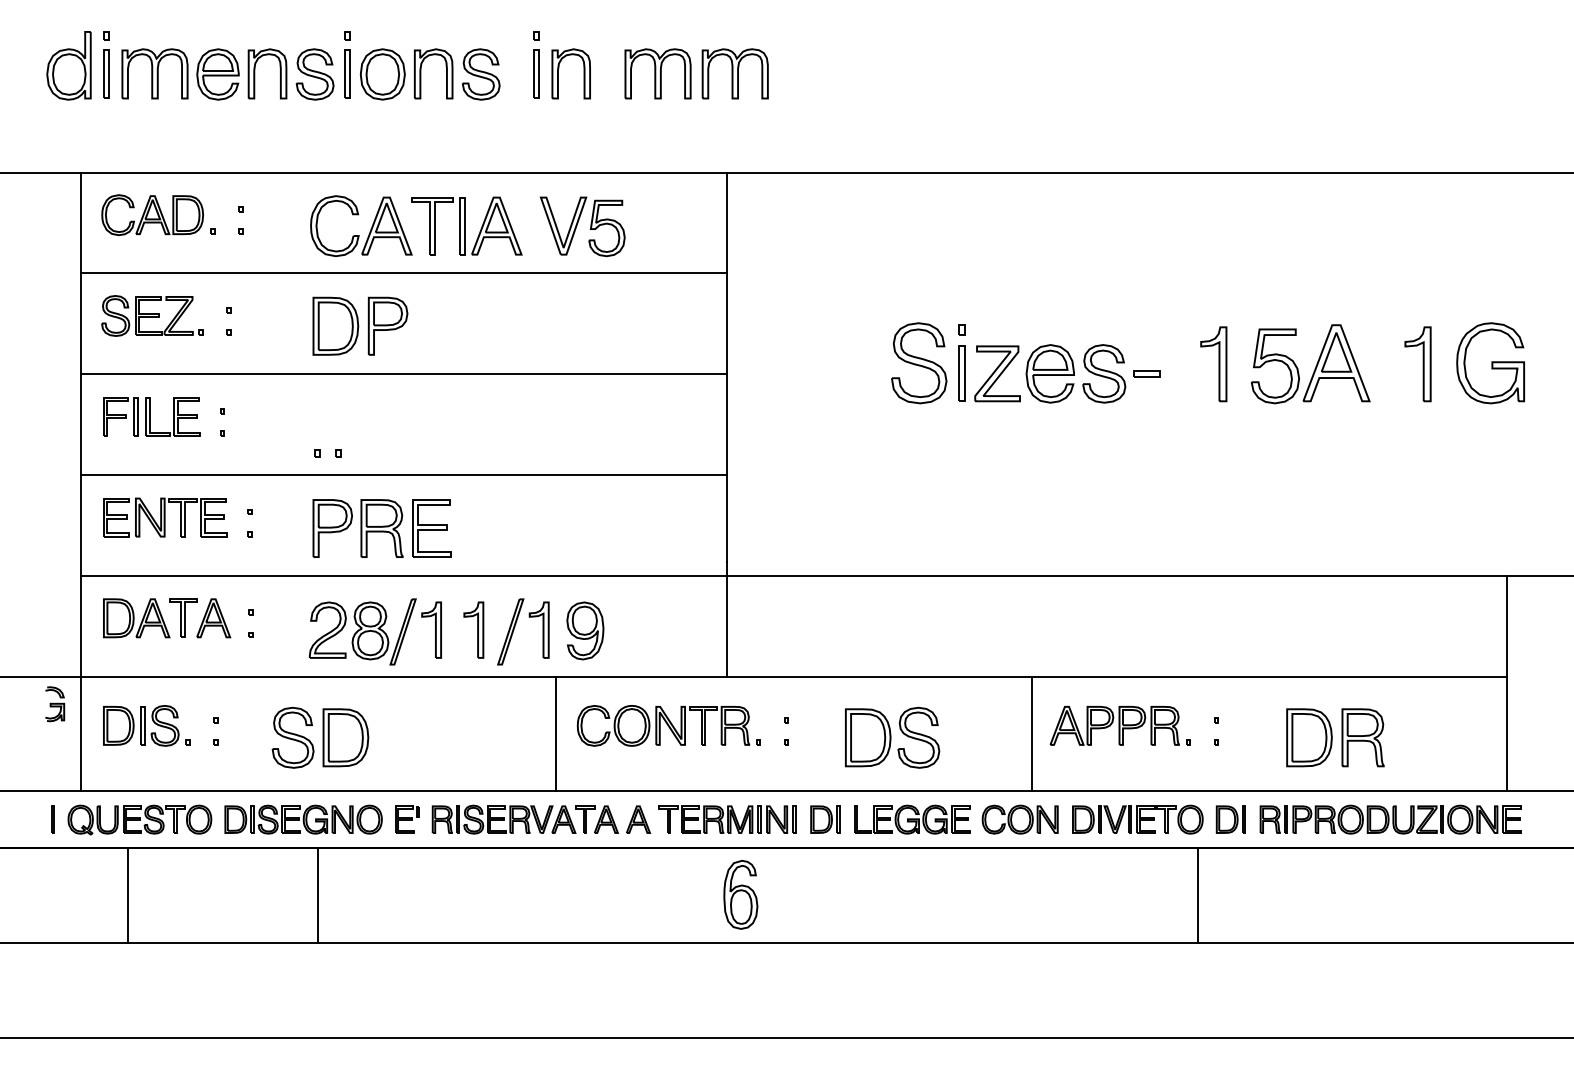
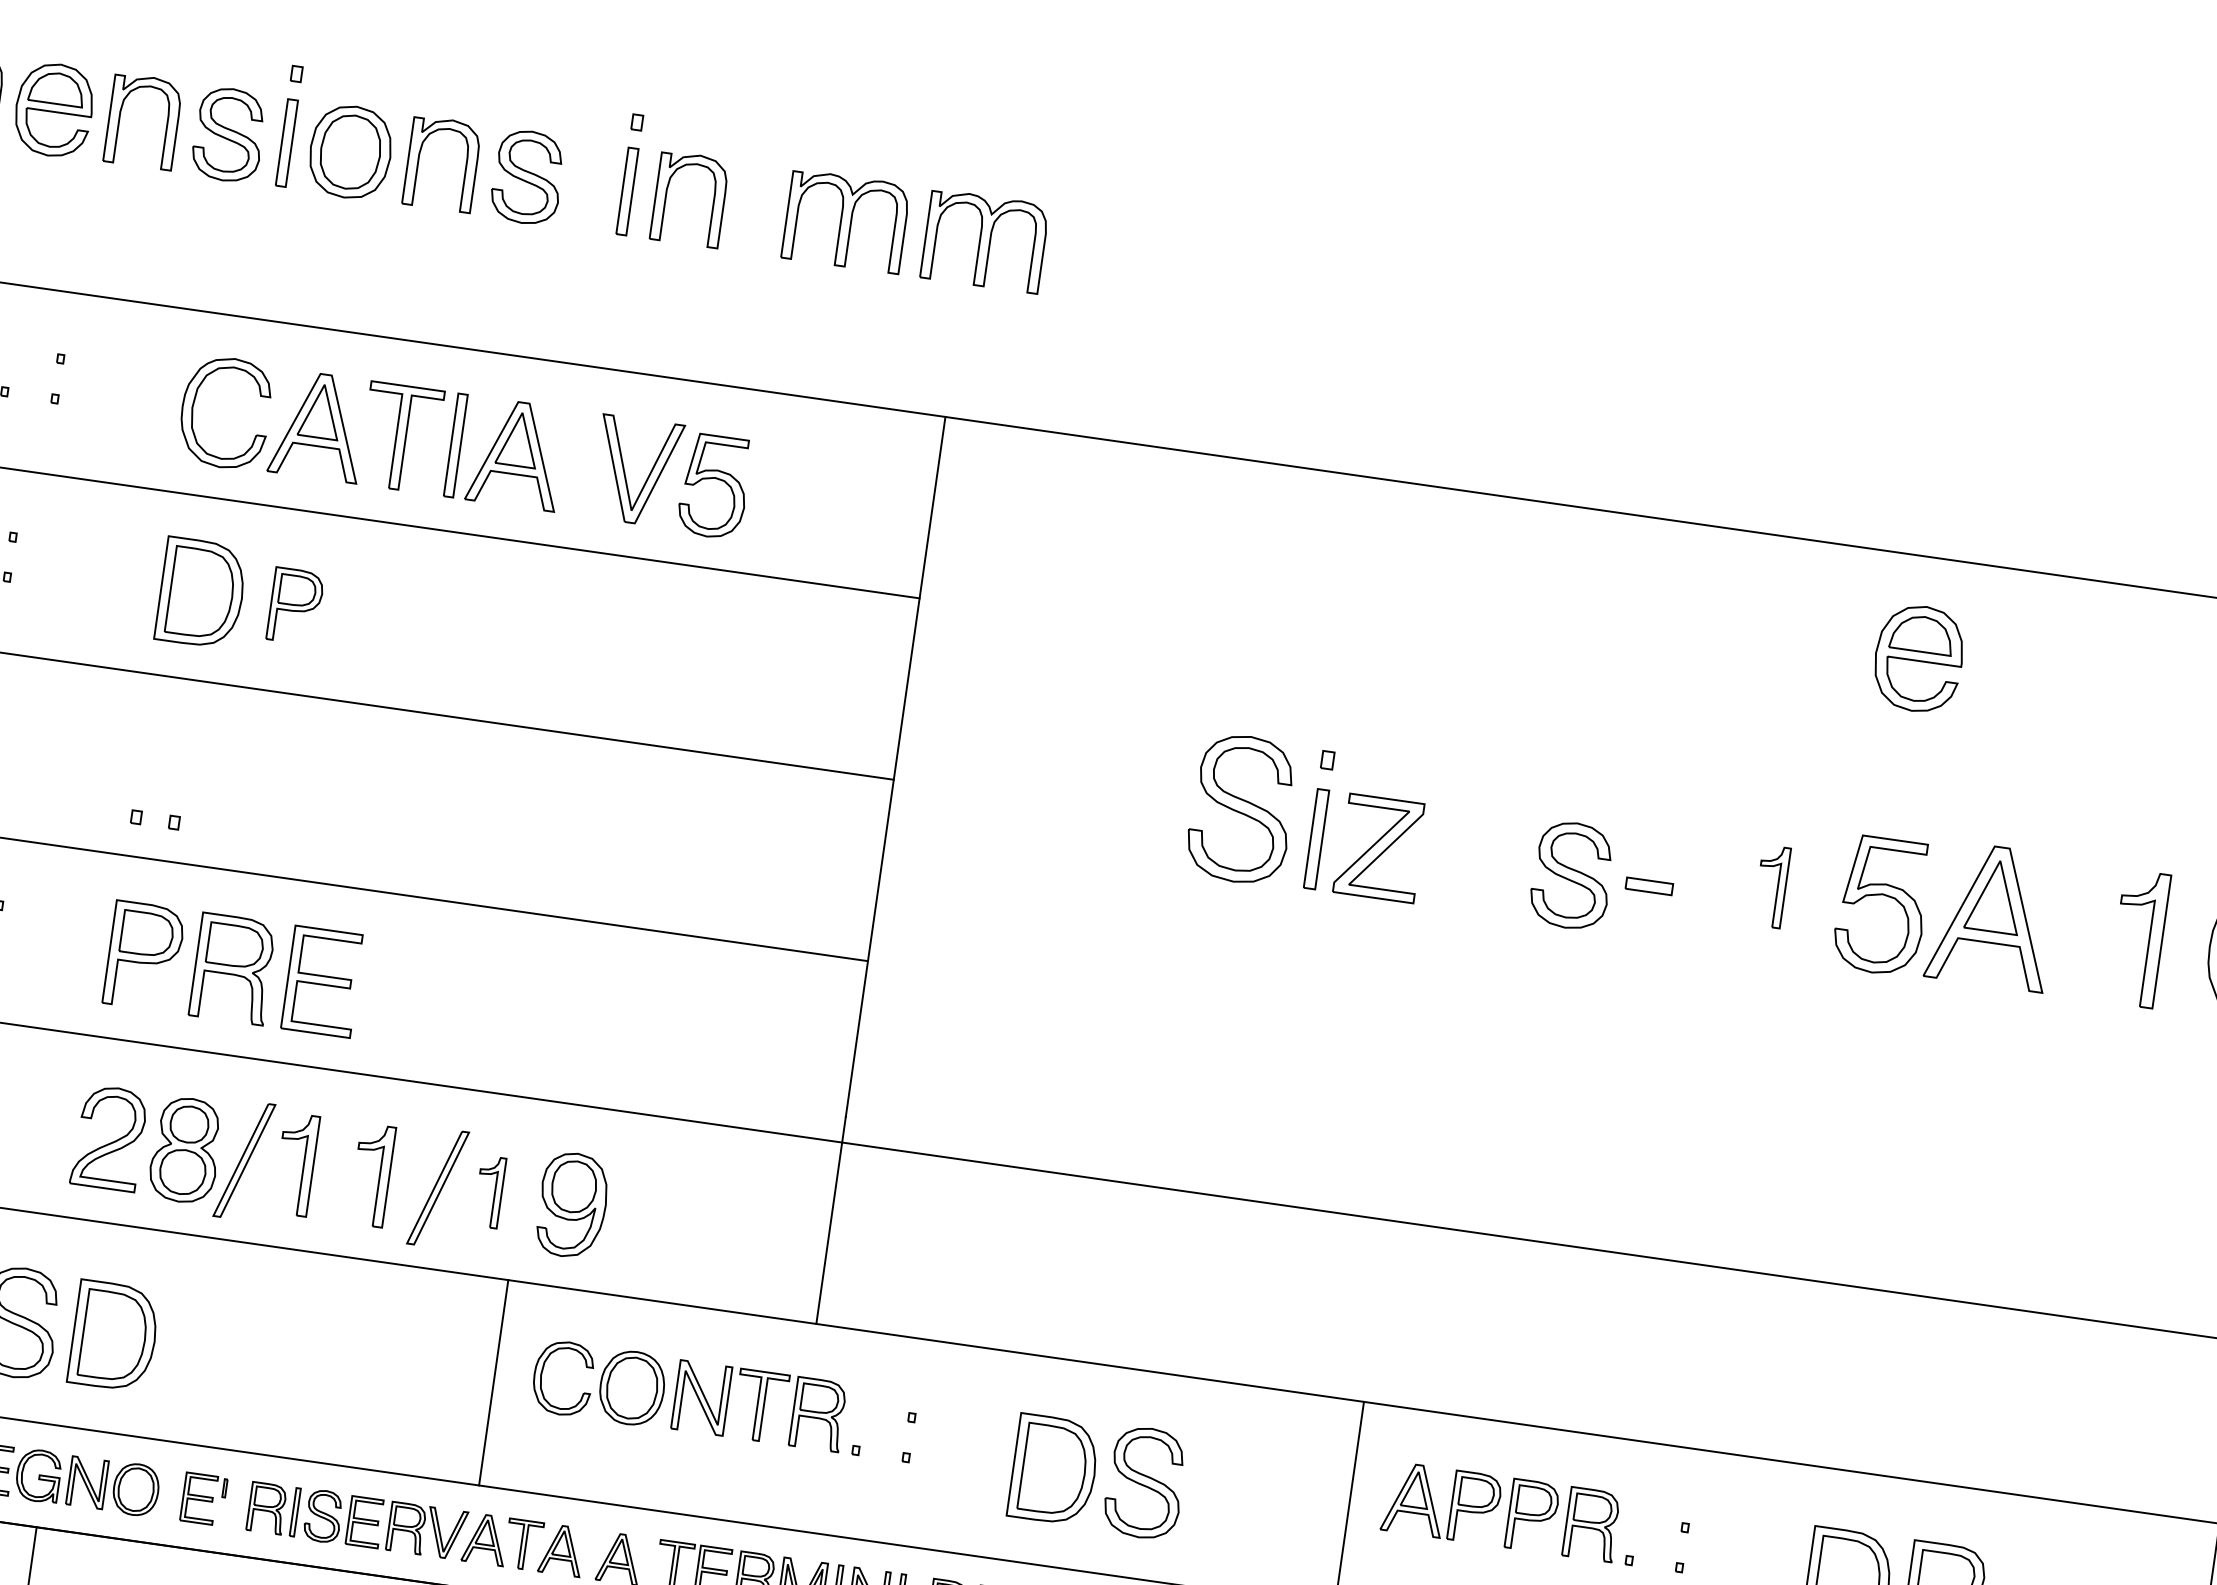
part: (387, 325) -> (294, 605), size x0.7
part: (1213, 364) -> (1771, 886), size x0.6
part: (1049, 373) -> (1917, 657), moved
part: (538, 629) -> (488, 1190), size x0.7

